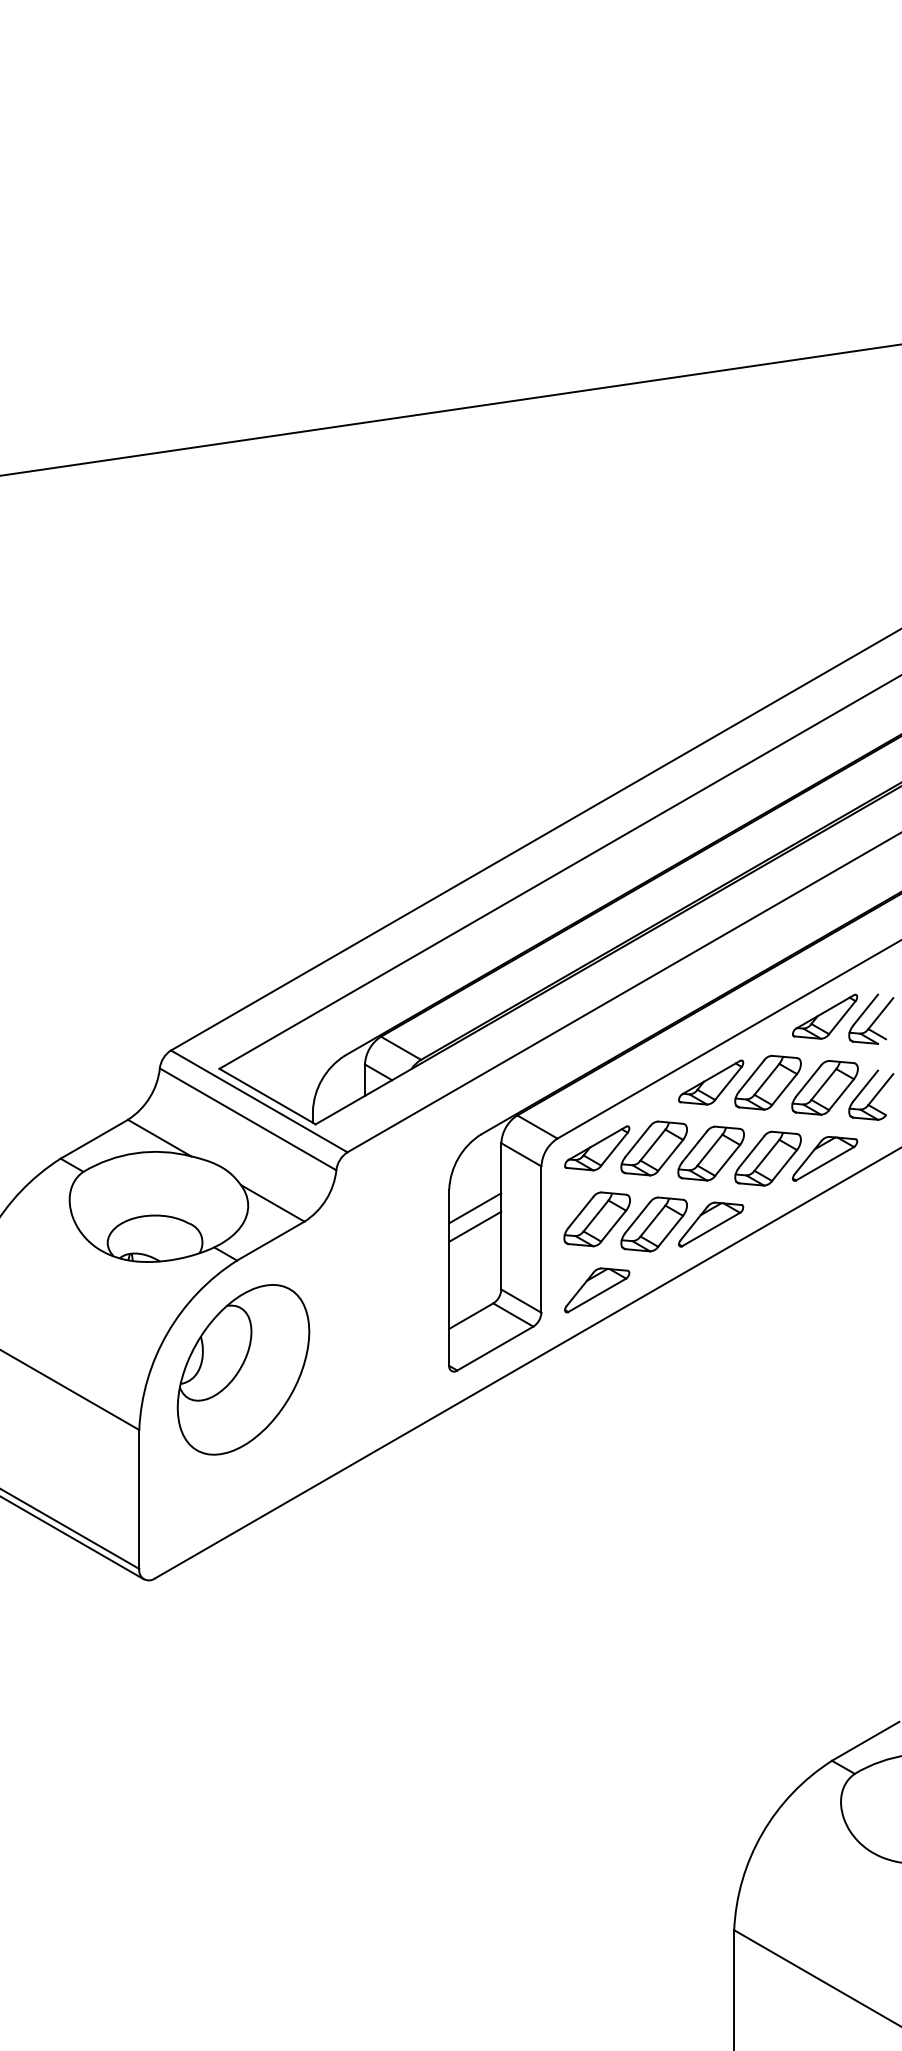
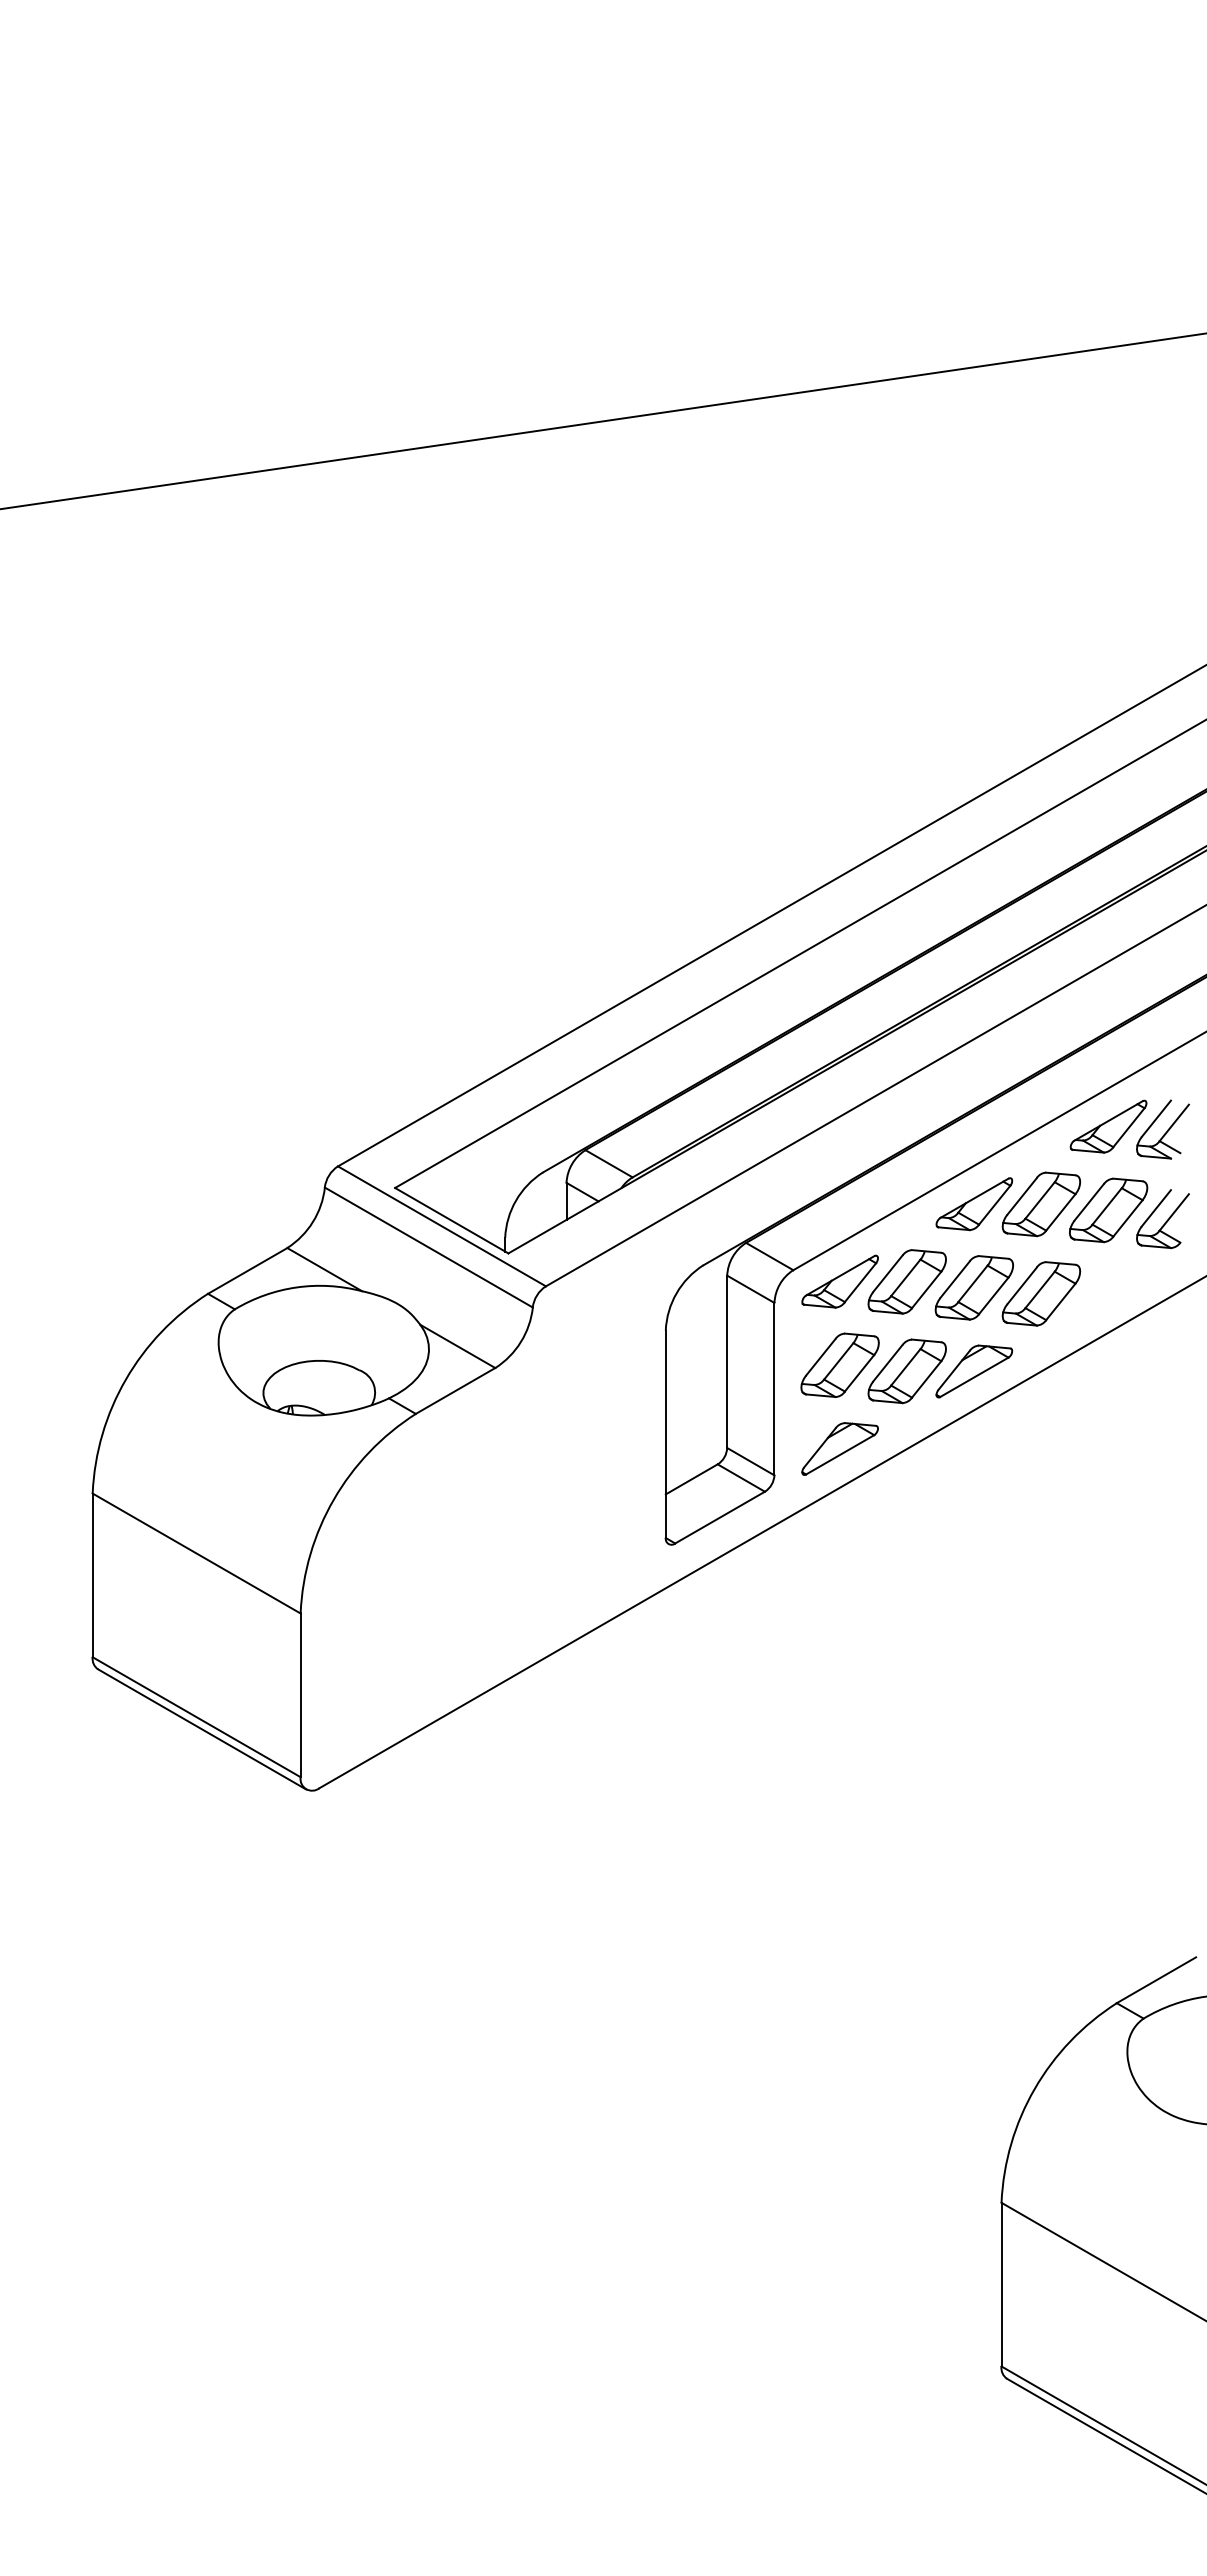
part: (824, 1158) -> (1108, 1293), removed
line: (475, 1207) -> (696, 1351), removed
line: (475, 1226) -> (696, 1373), removed
part: (243, 1369) -> (423, 1542), removed

